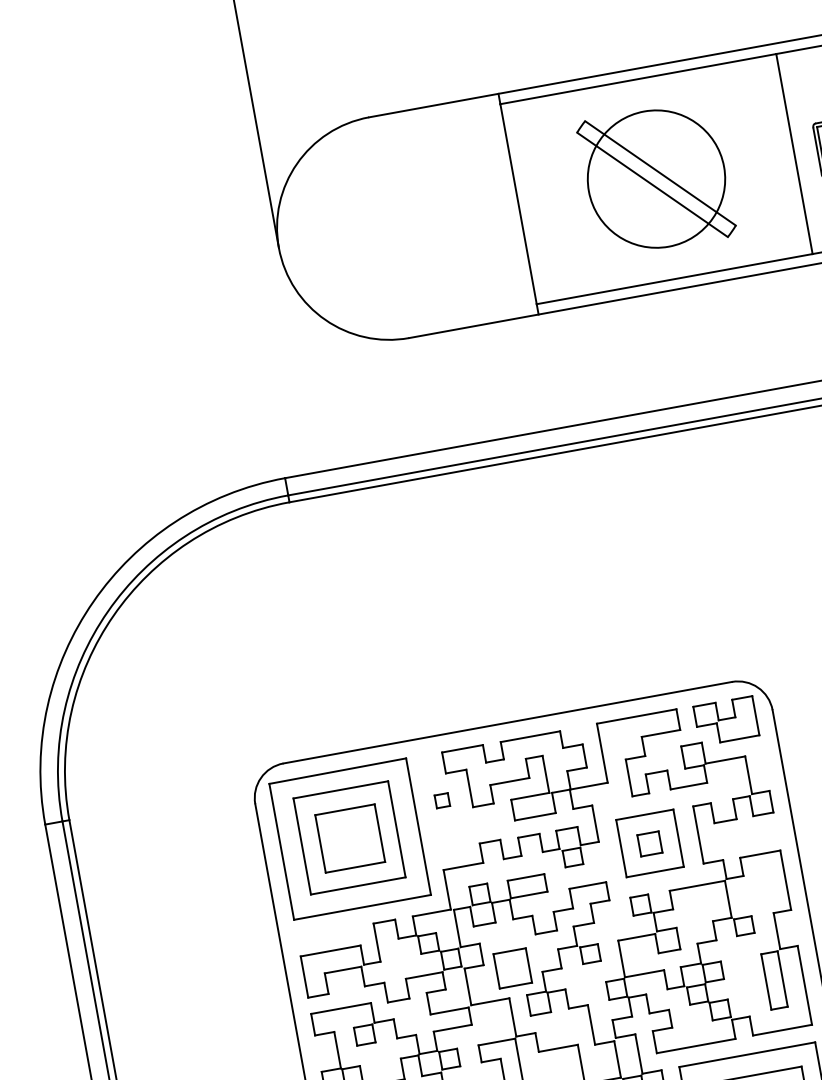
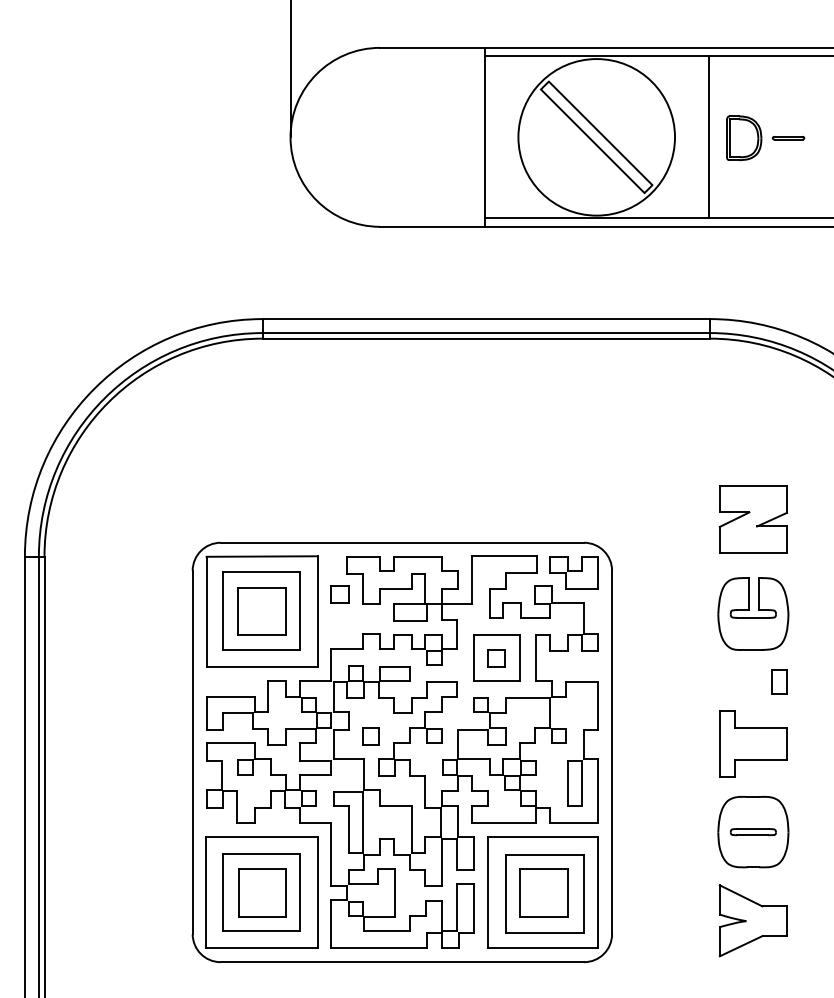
circle: (656, 179) -> (596, 137), size x1.43
part: (441, 800) -> (339, 594), size x1.67
part: (511, 968) -> (370, 736), size x0.62

